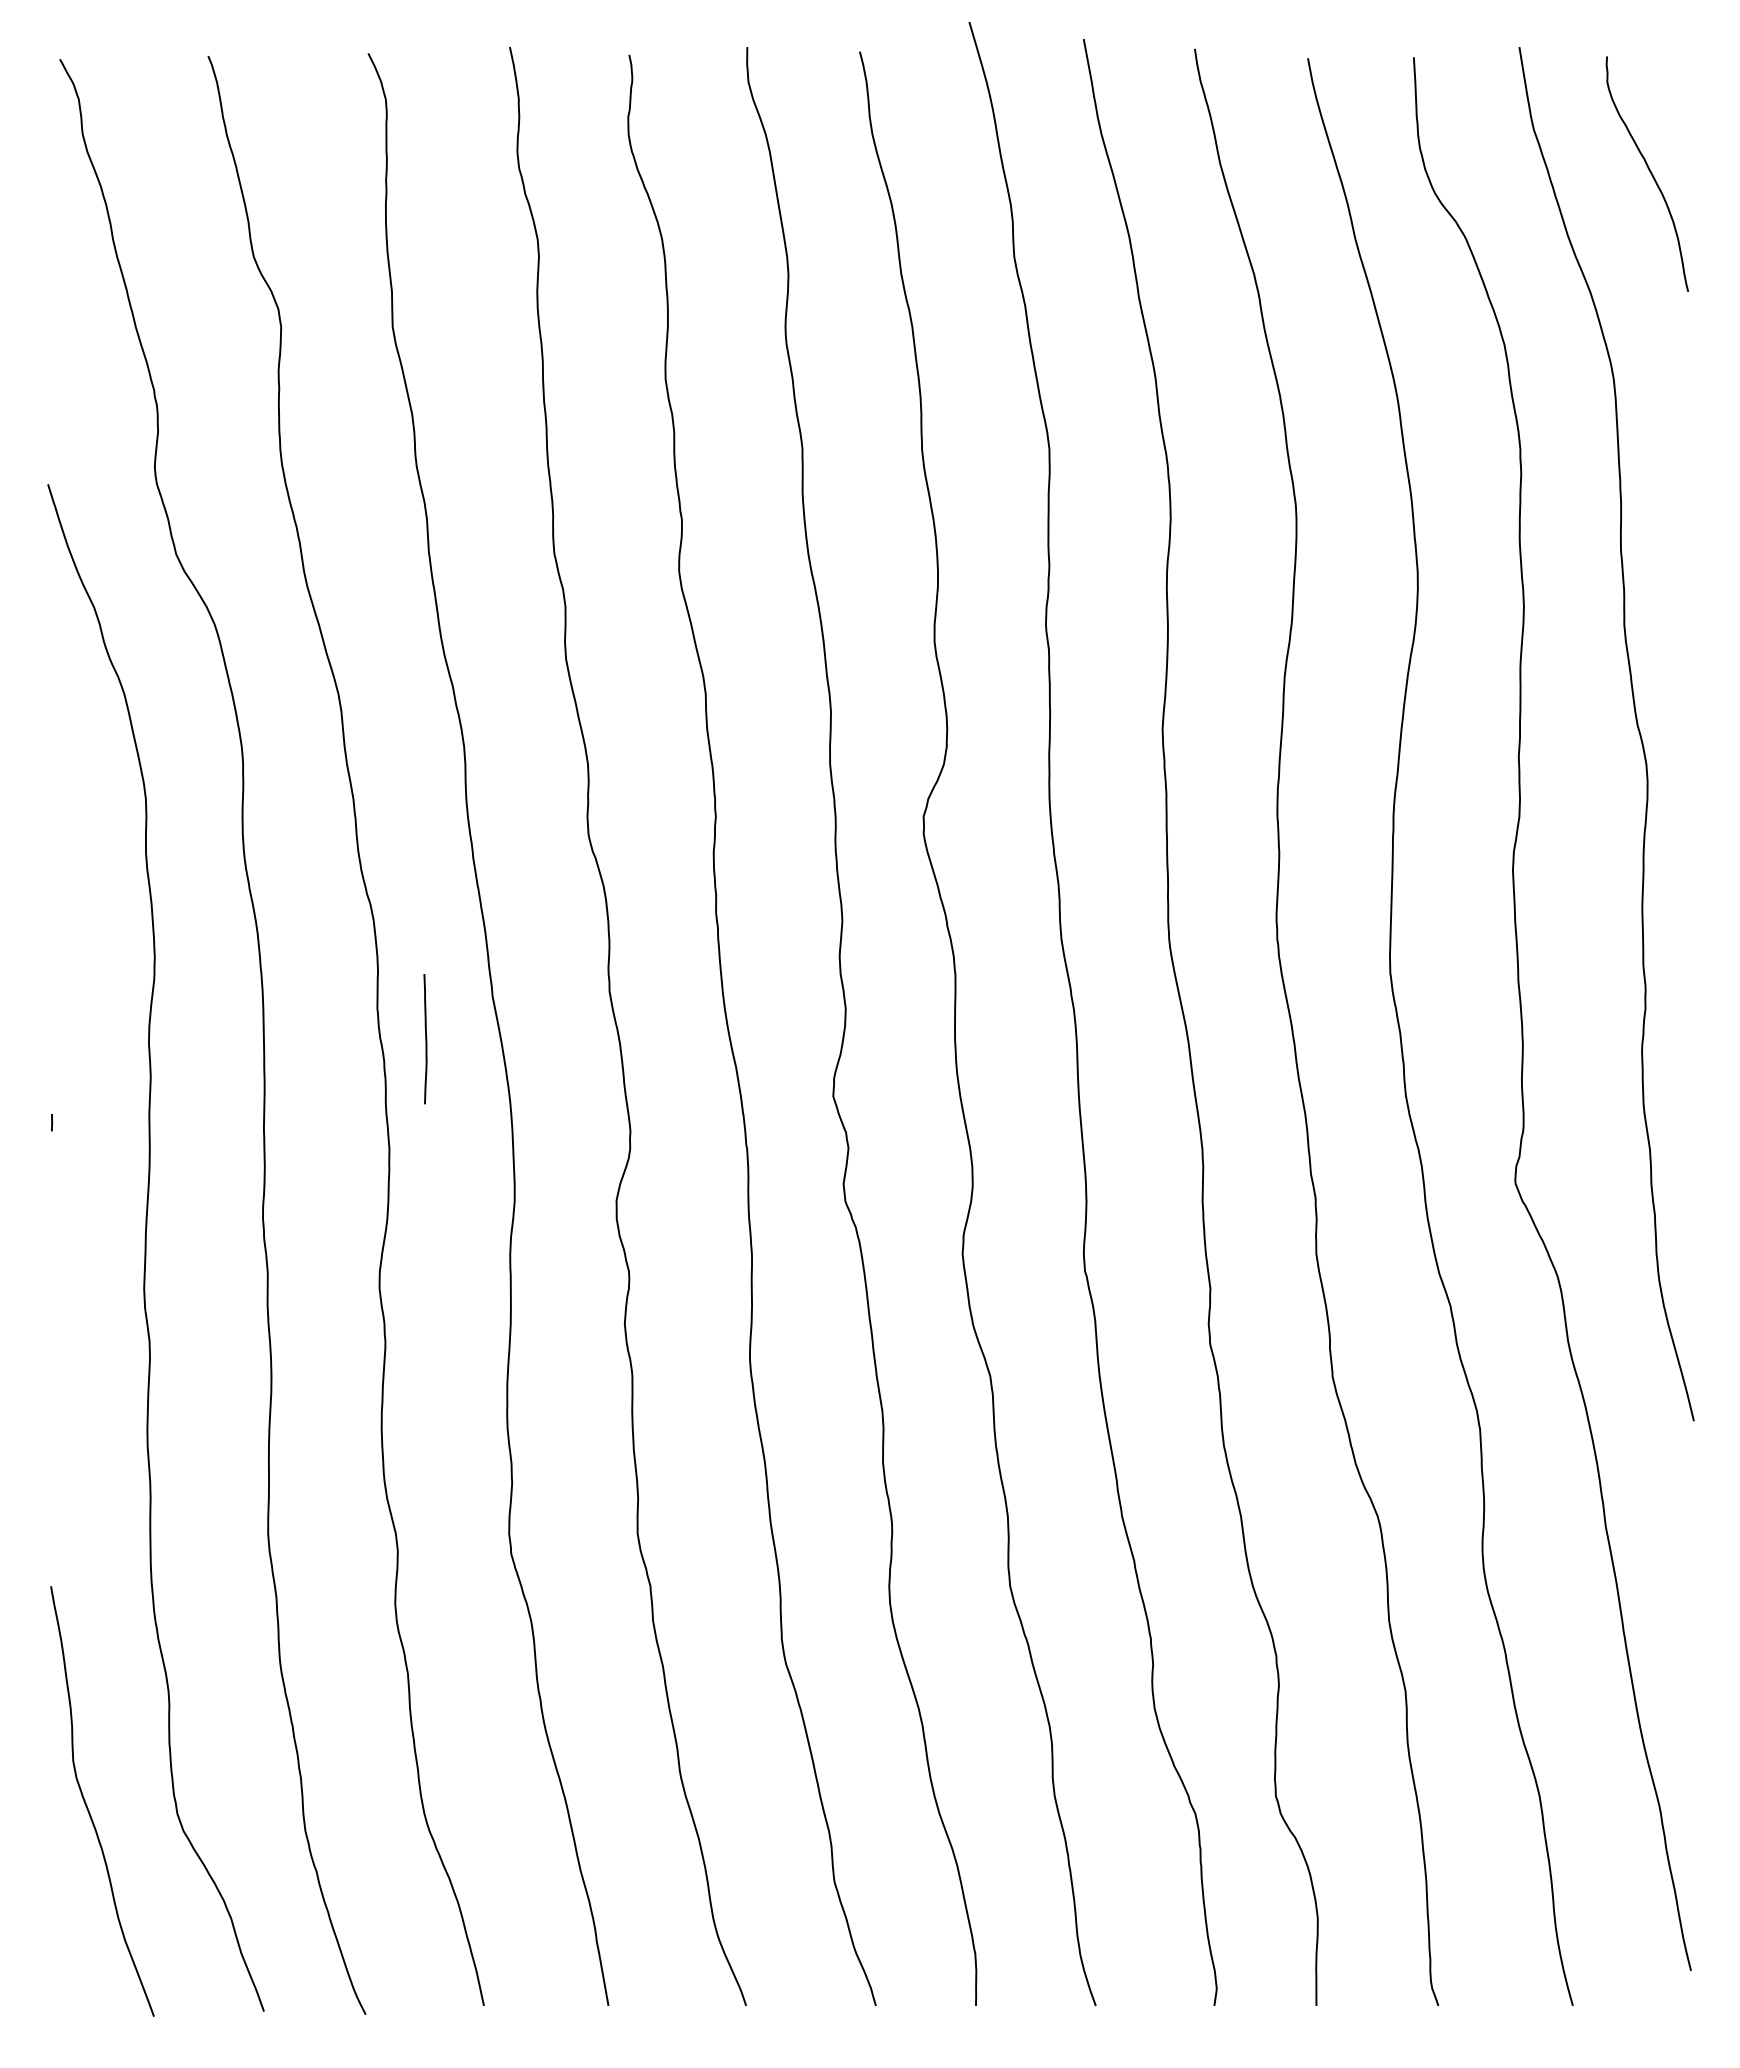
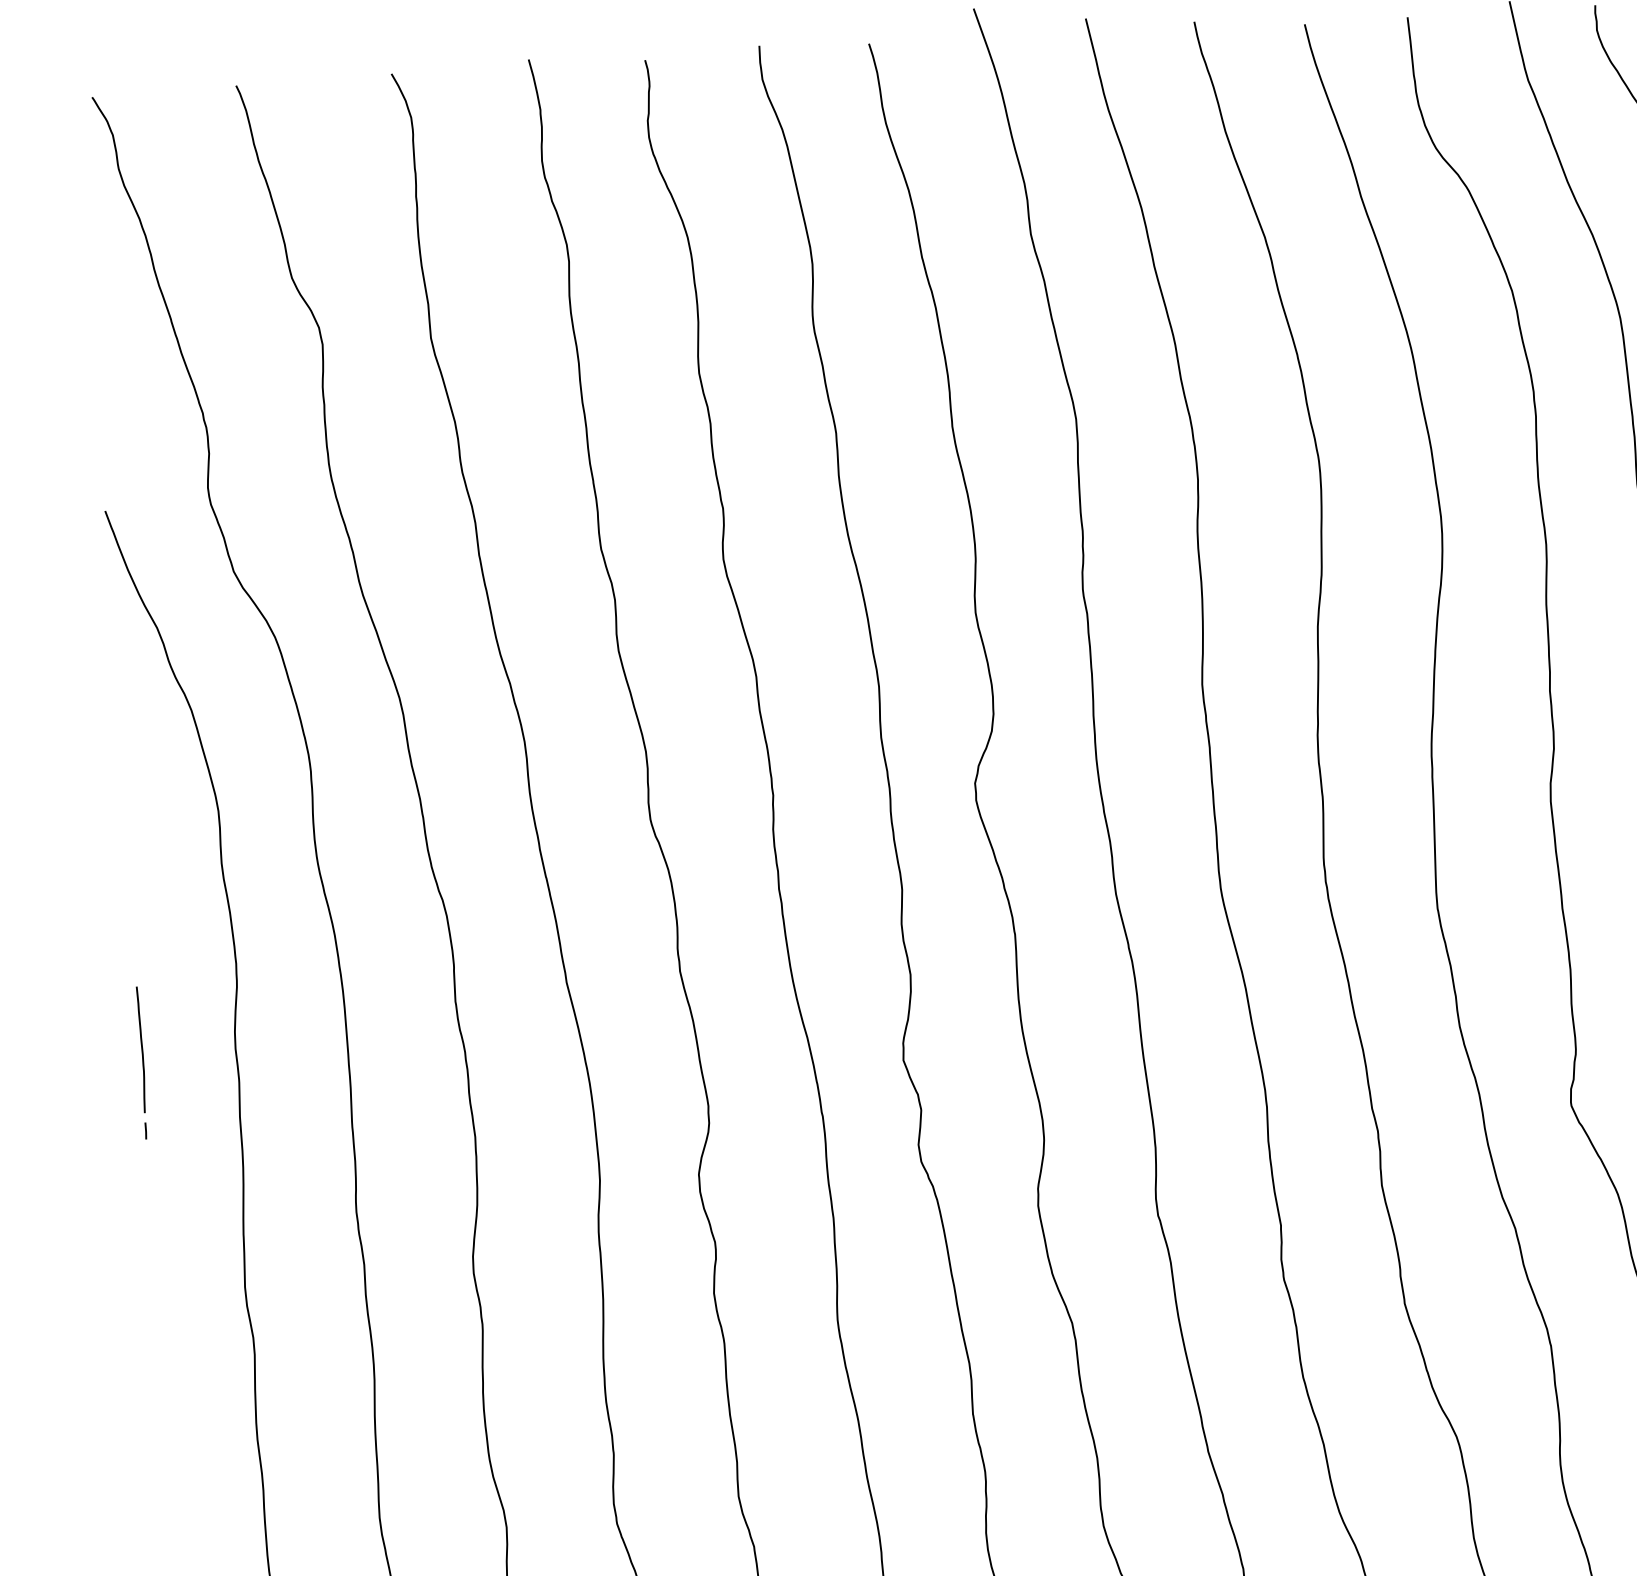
curve: (425, 1039) -> (141, 1050), moved

